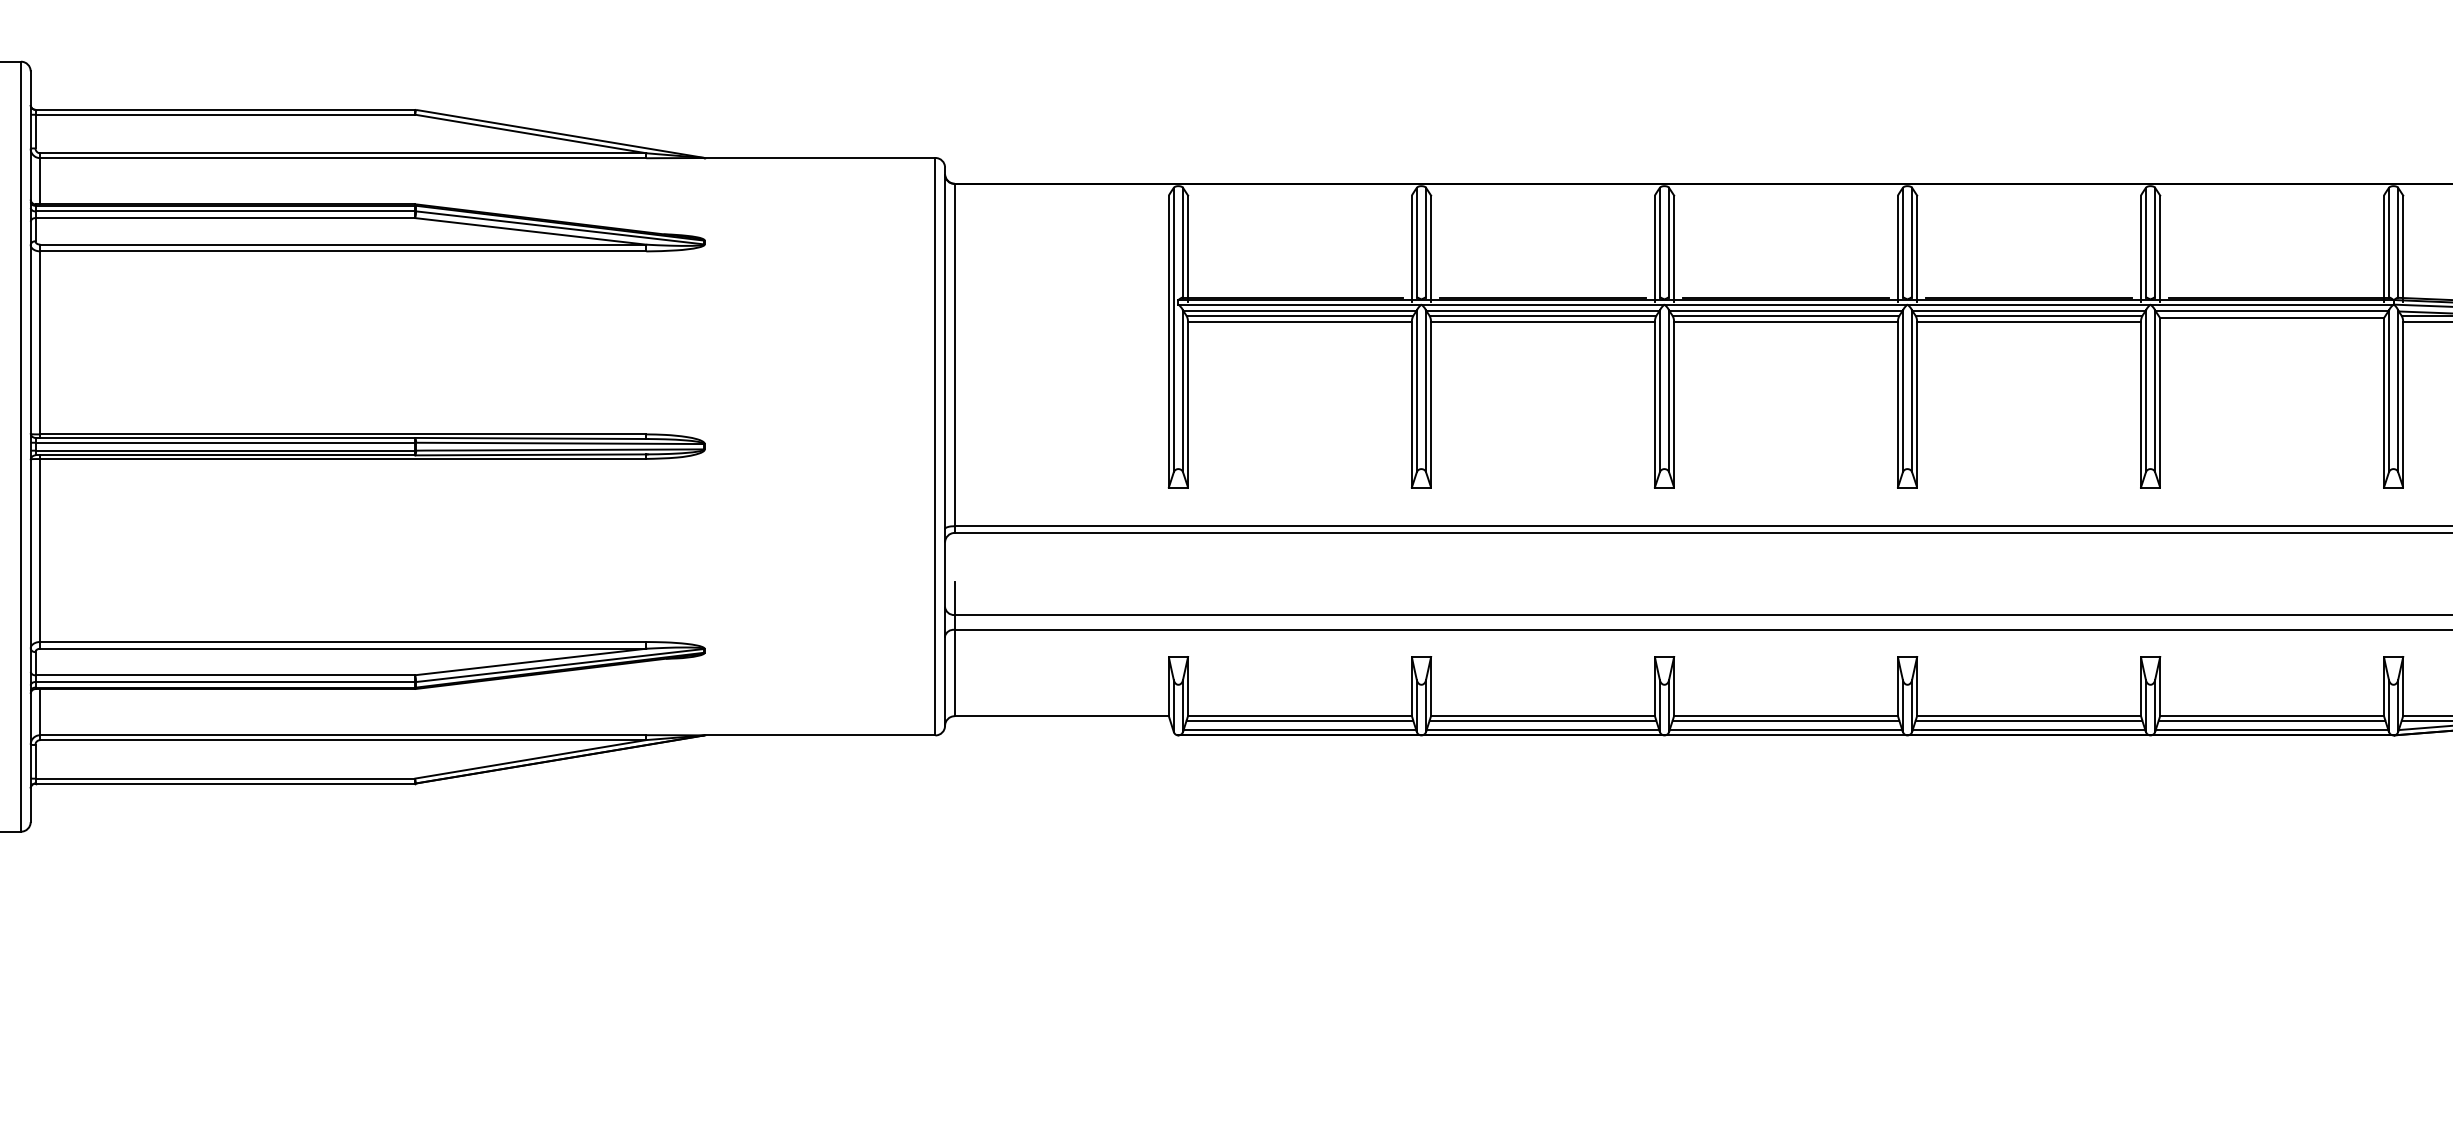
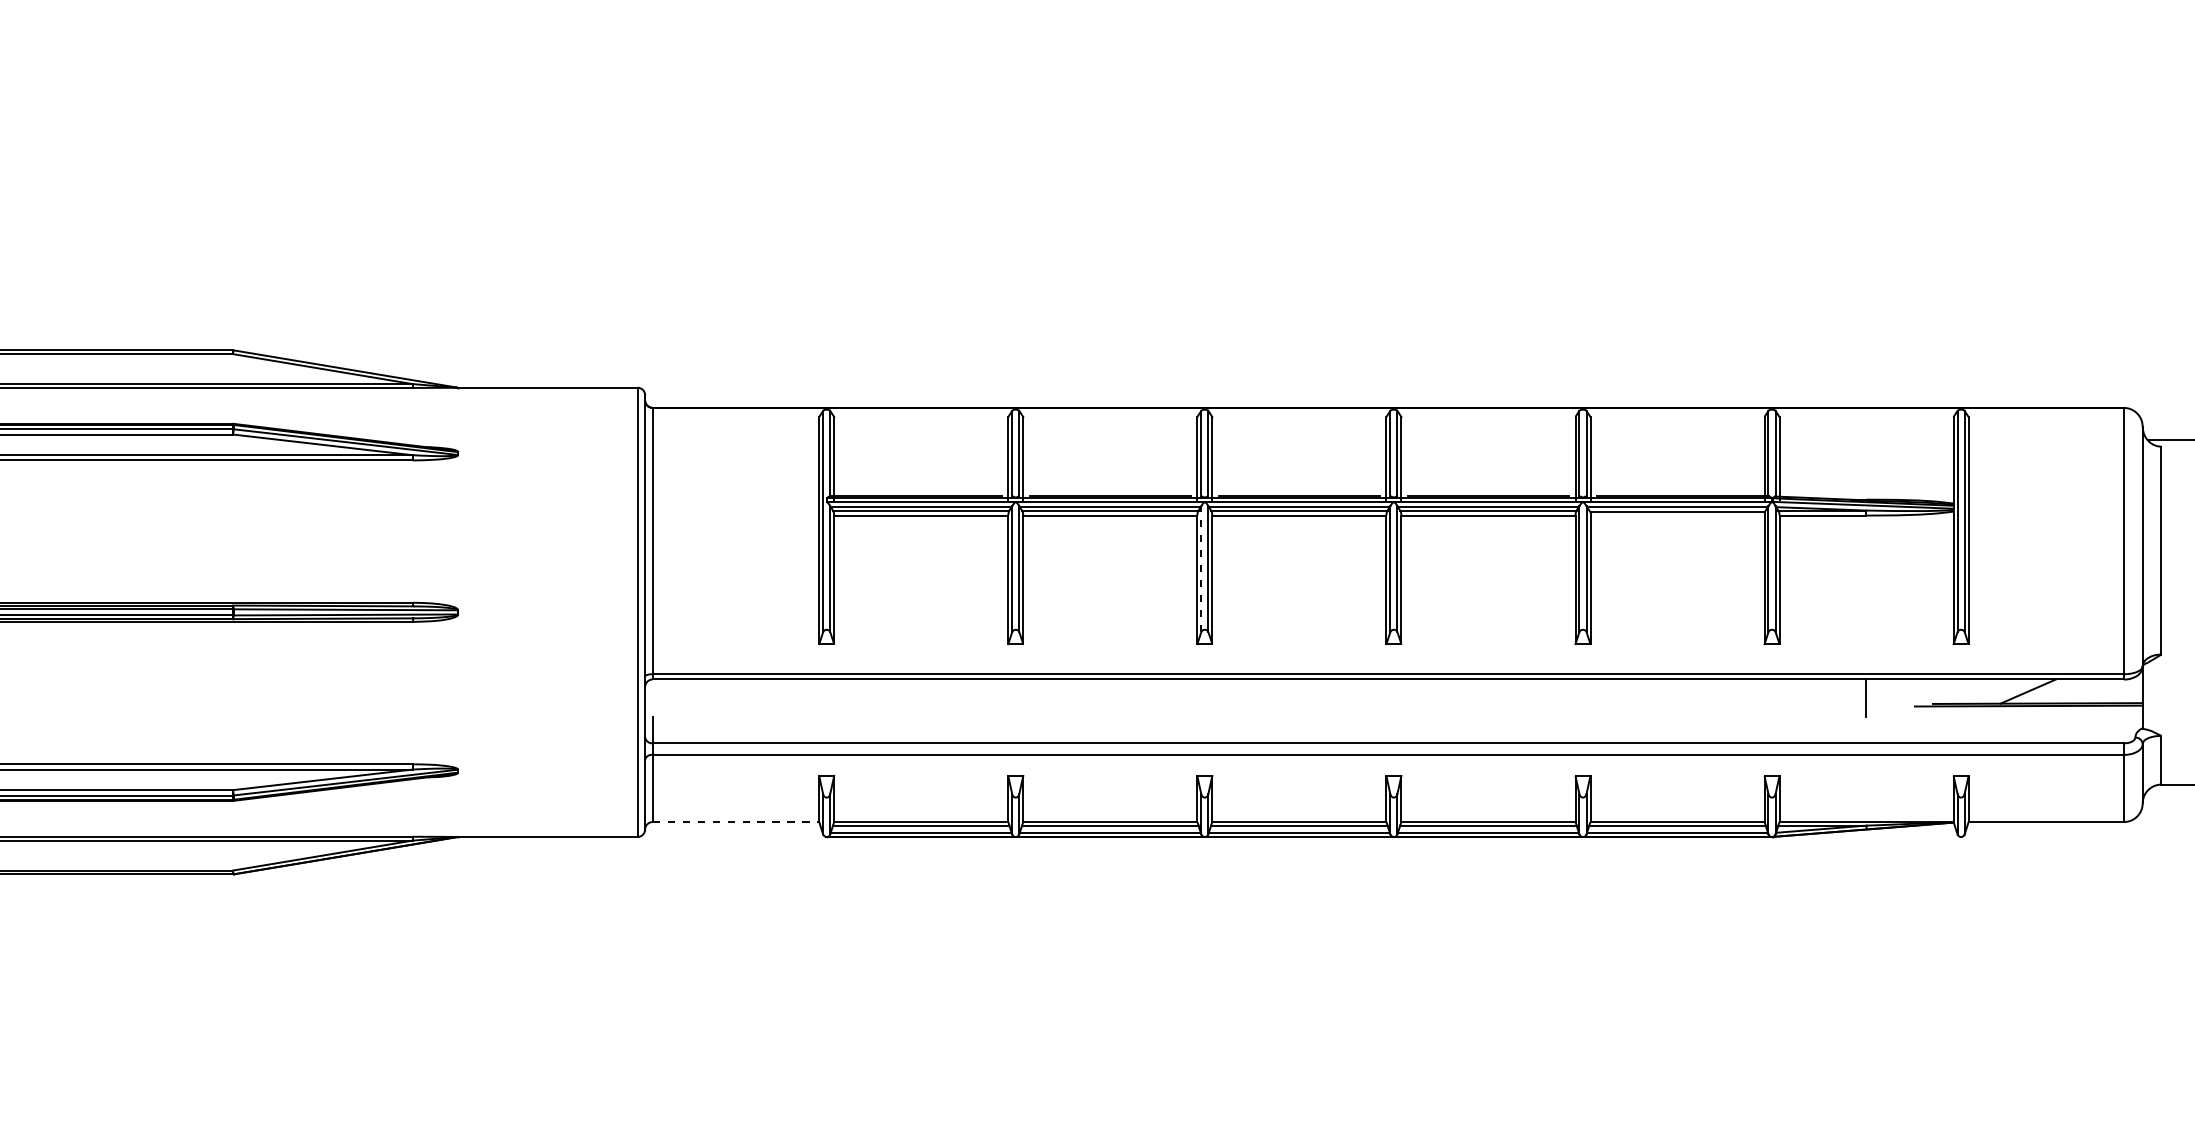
line: (1660, 391) -> (1201, 569), solid -> dashed
line: (1062, 716) -> (736, 822), solid -> dashed

